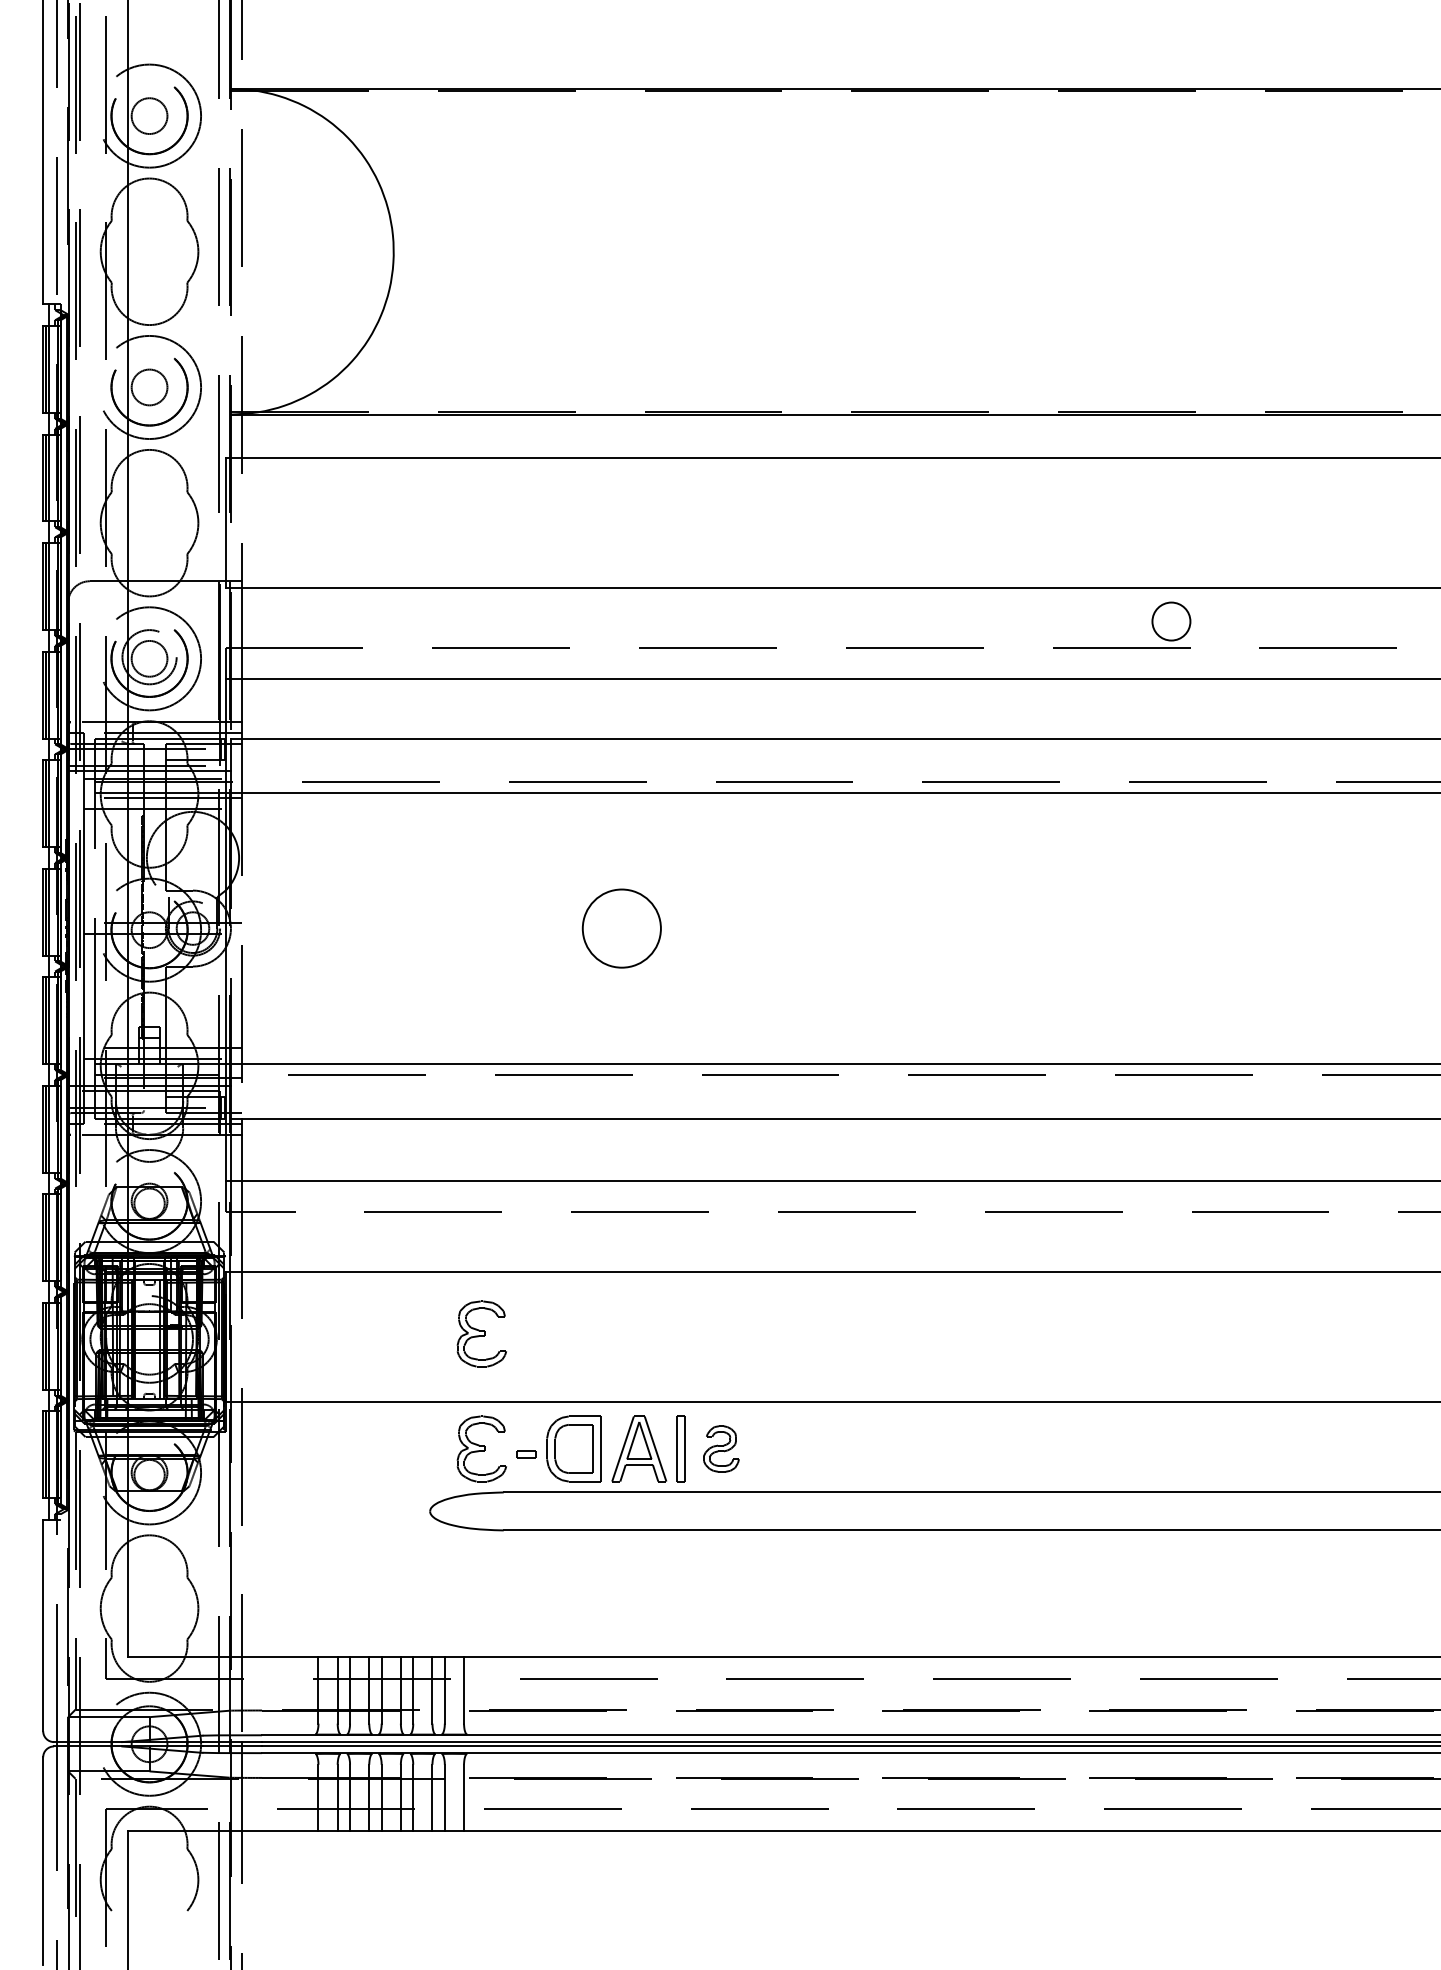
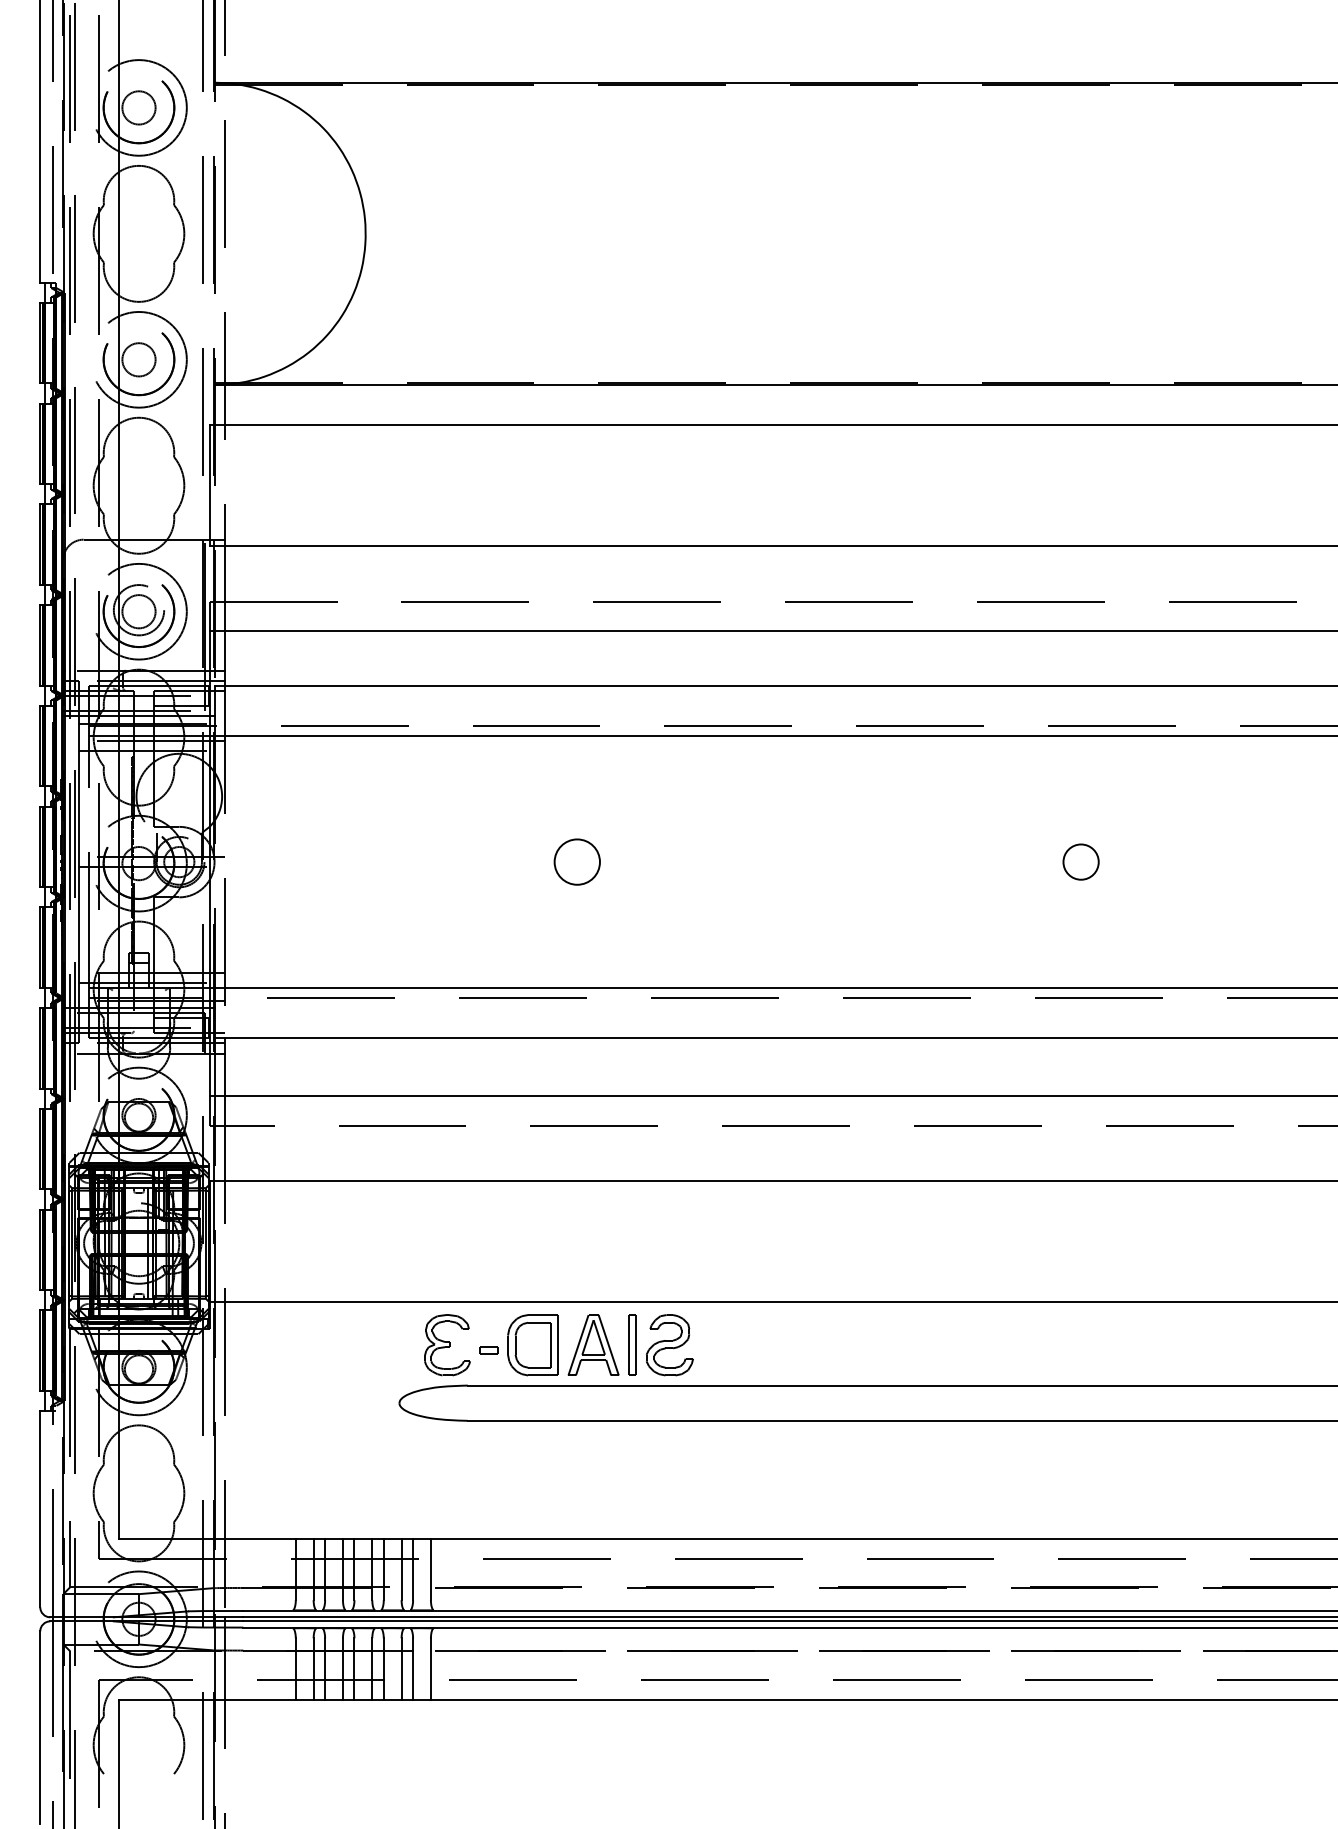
circle: (1171, 621) -> (1081, 862), moved
circle: (621, 928) -> (577, 862), size x0.62
part: (481, 1333) -> (447, 1238), removed
part: (721, 1448) -> (669, 1344), size x1.43

